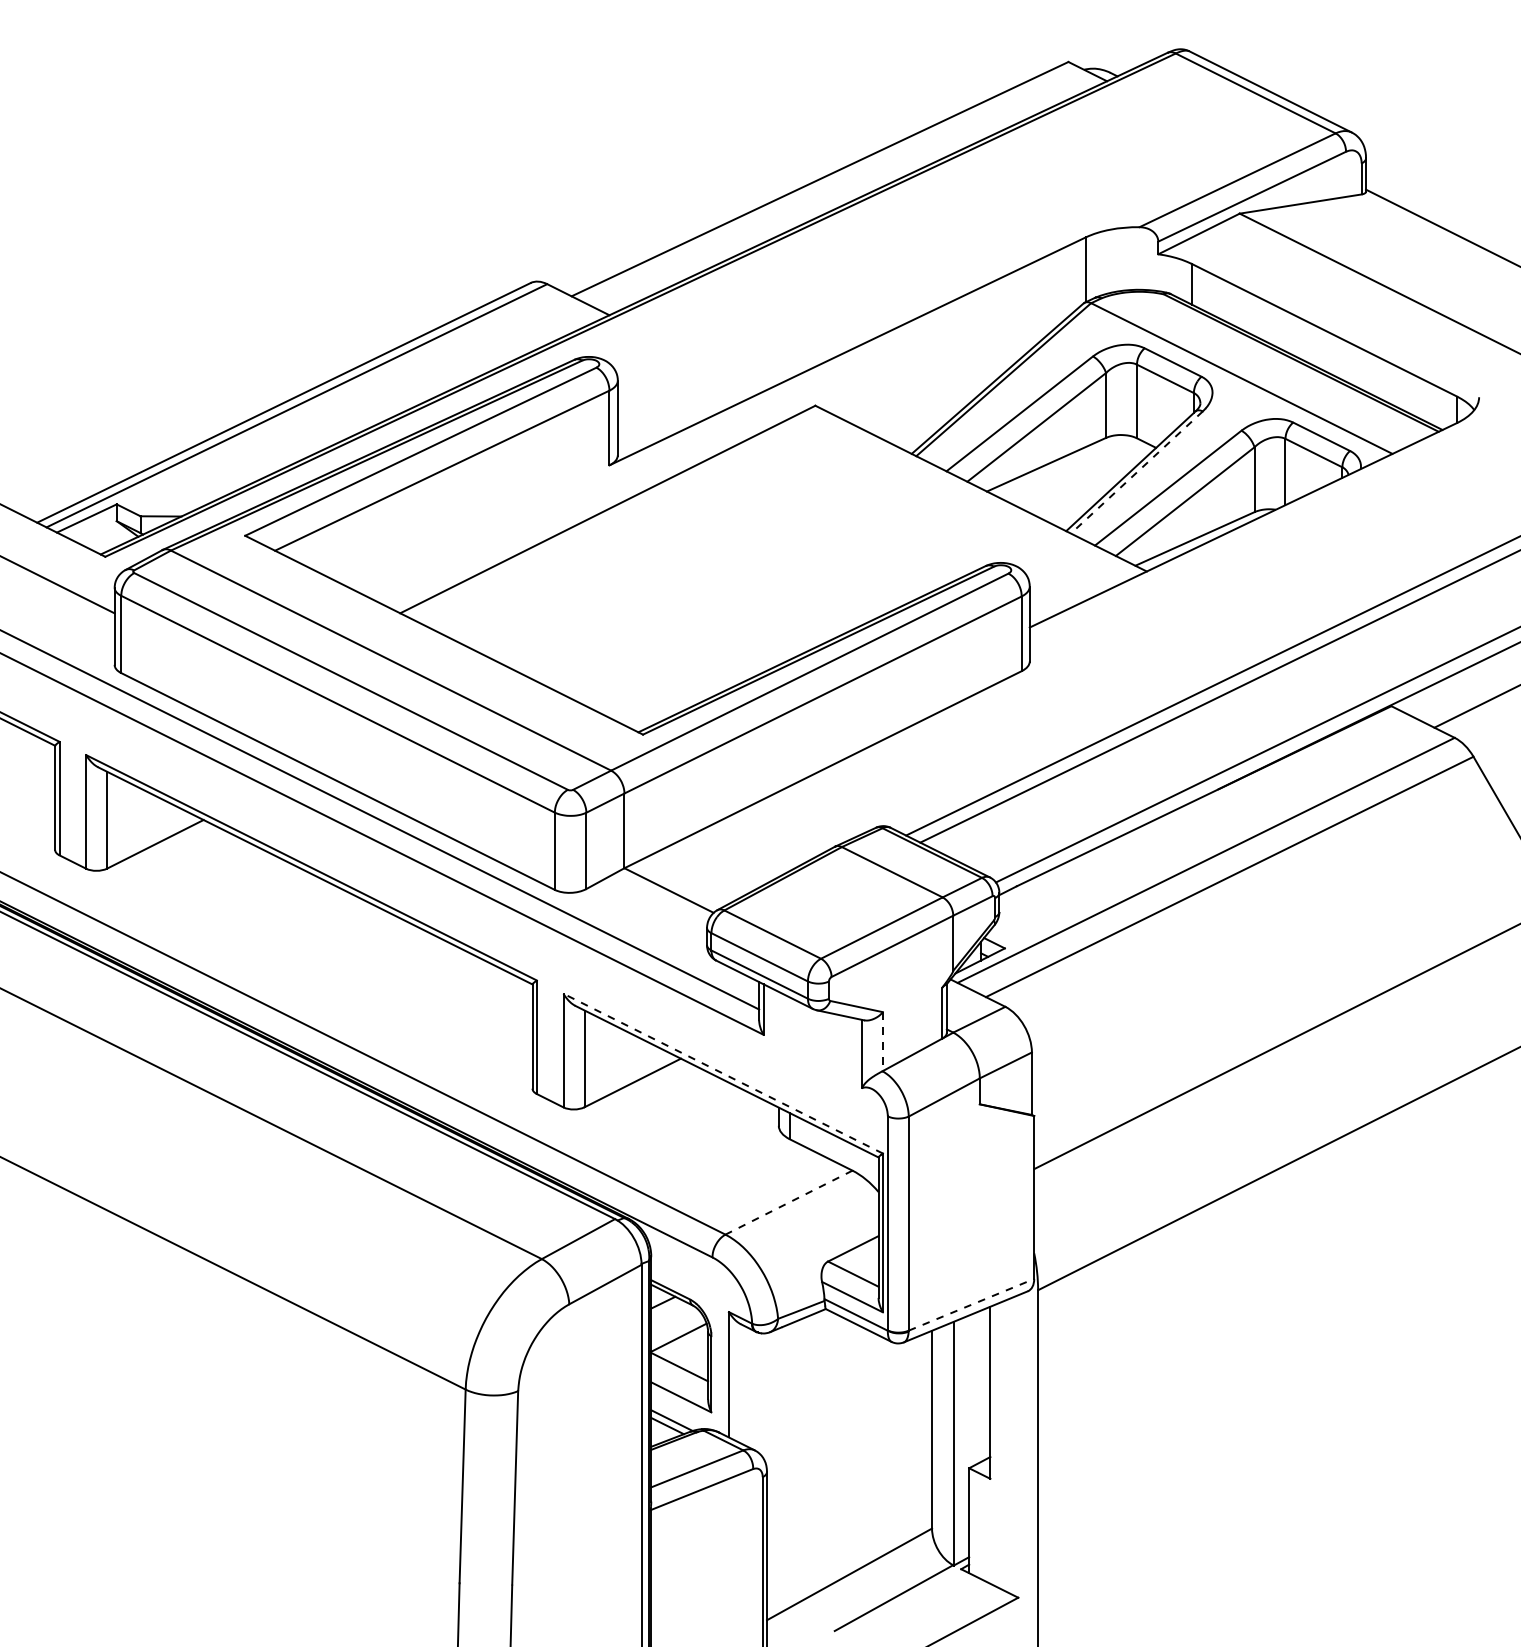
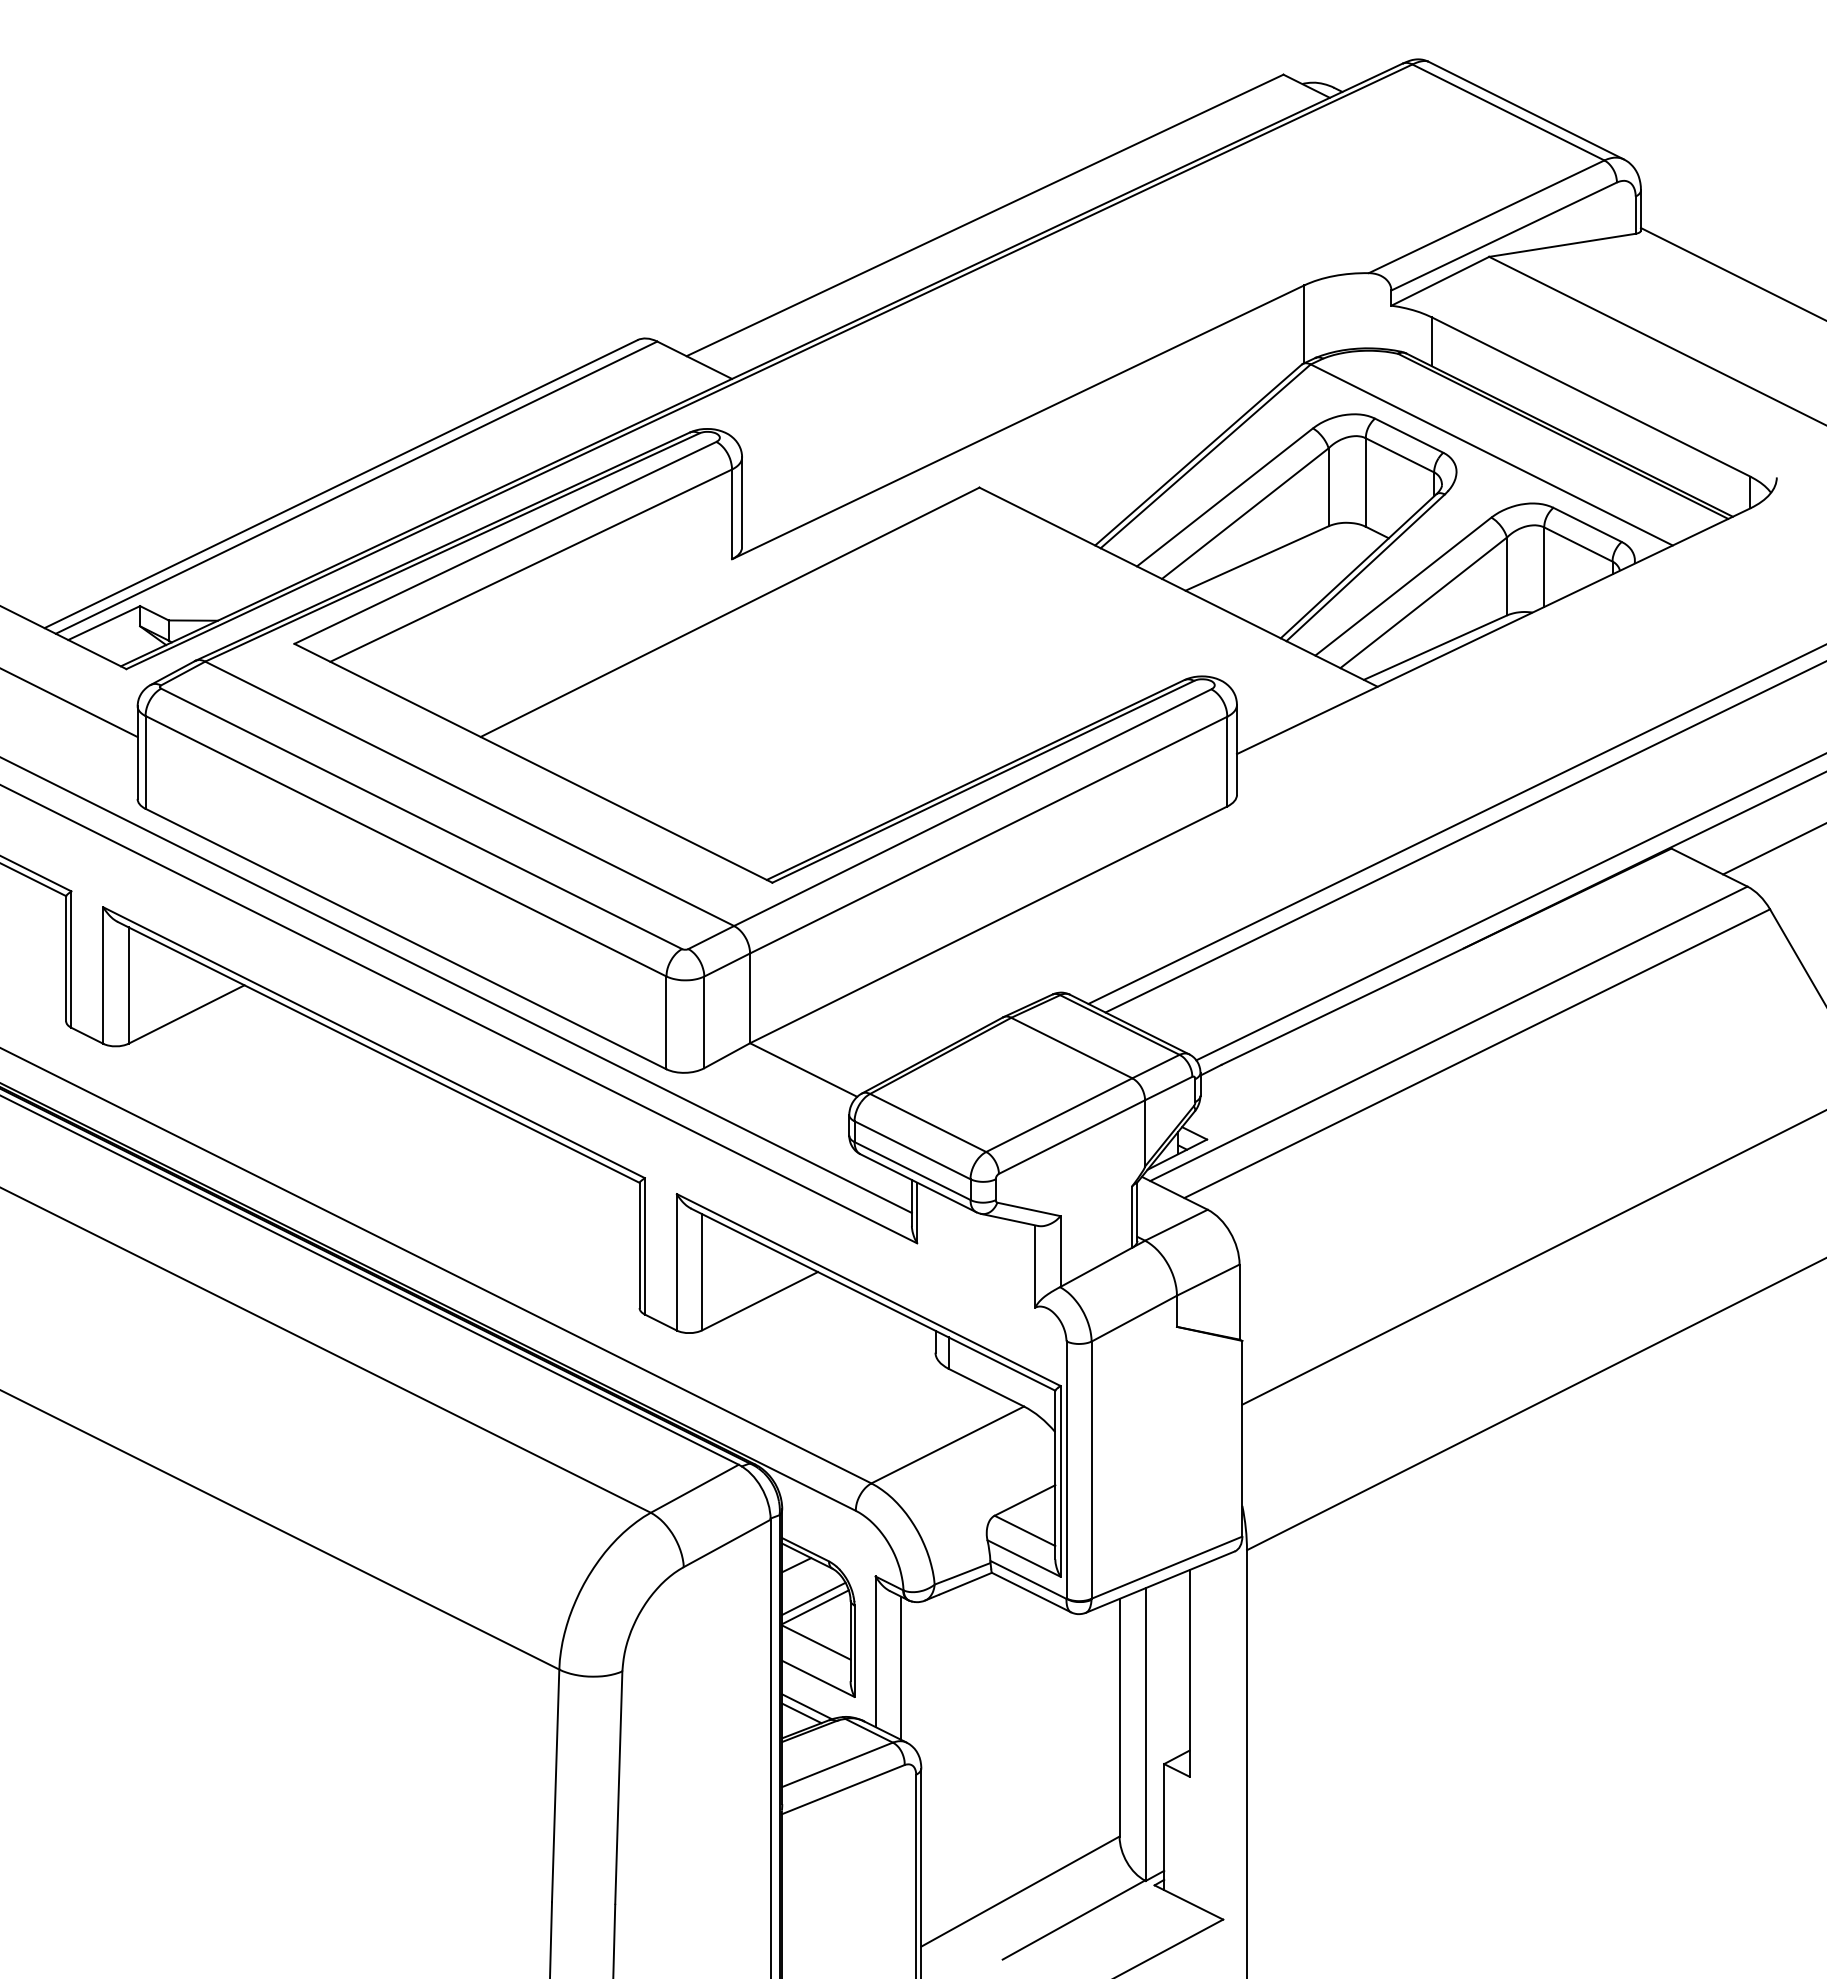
line: (1136, 473) -> (1365, 568), dashed -> solid
line: (882, 1042) -> (1060, 1252), dashed -> solid
line: (723, 1073) -> (868, 1289), dashed -> solid
line: (788, 1203) -> (947, 1445), dashed -> solid
line: (971, 1304) -> (1167, 1567), dashed -> solid
line: (677, 1330) -> (813, 1598), added
line: (749, 1387) -> (900, 1667), added

